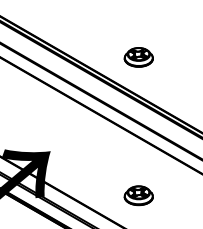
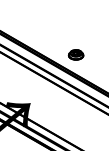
part: (137, 194) -> (75, 125), removed

